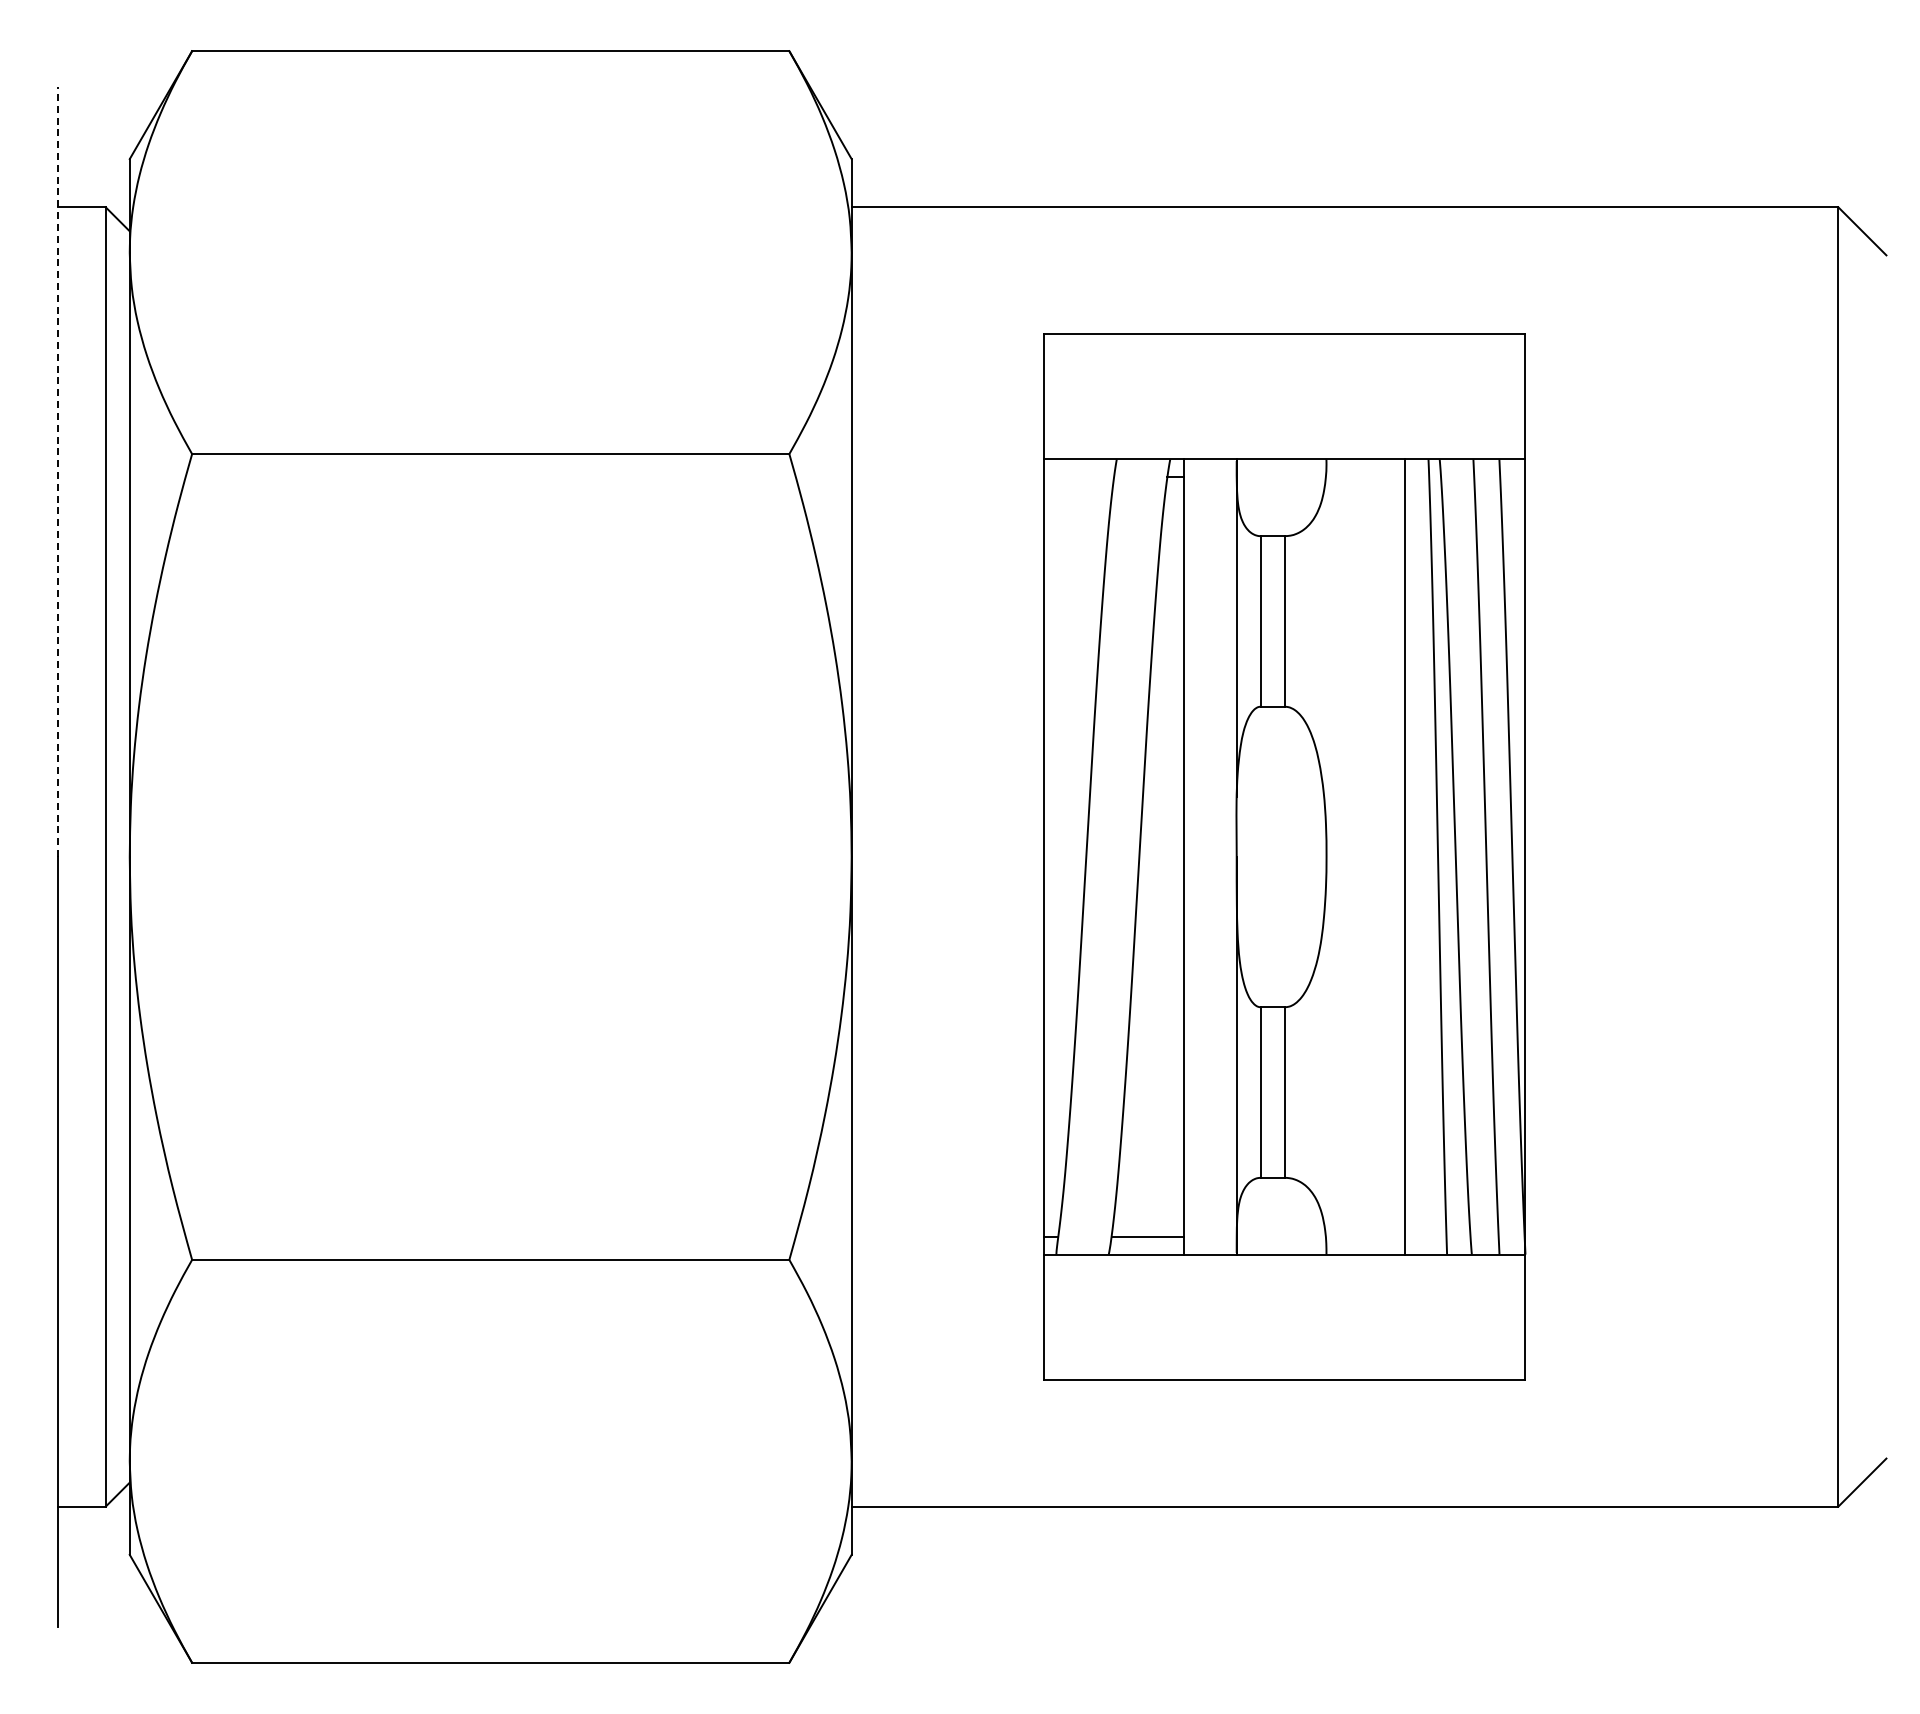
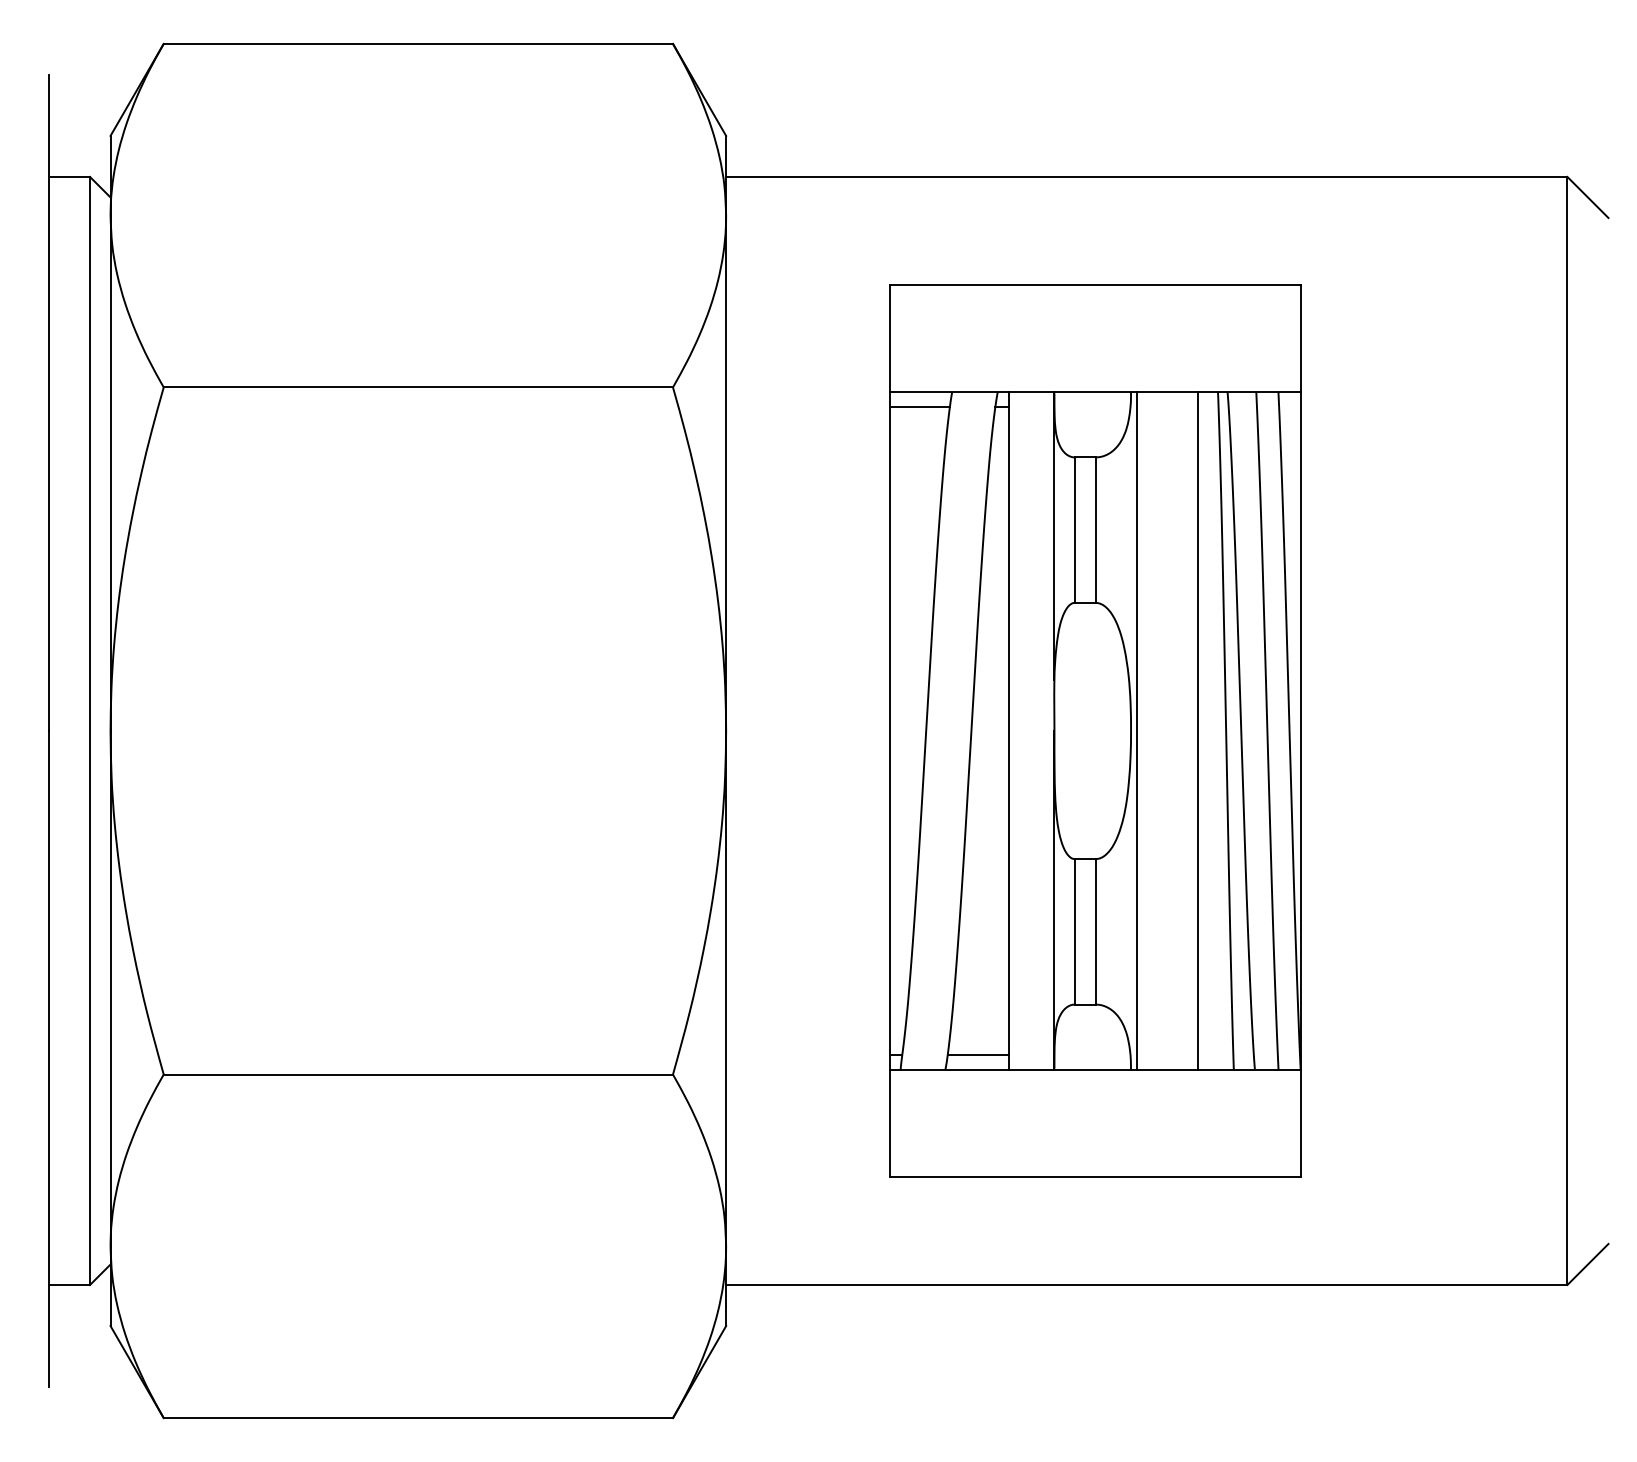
line: (57, 472) -> (48, 403), dashed -> solid
line: (1079, 476) -> (920, 406), added
line: (1332, 856) -> (1136, 730), added

